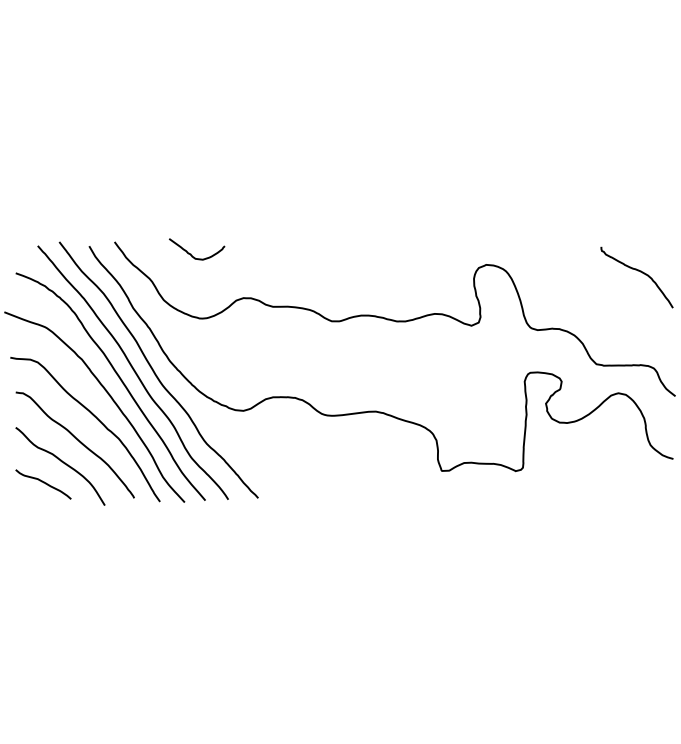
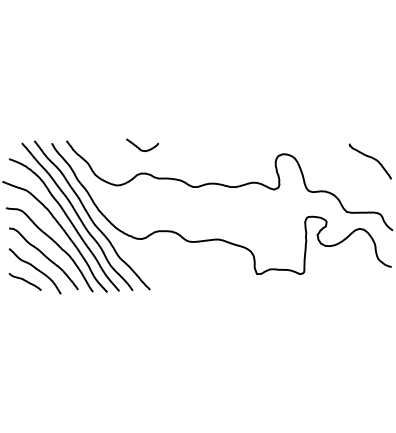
curve: (191, 253) -> (139, 147), moved

